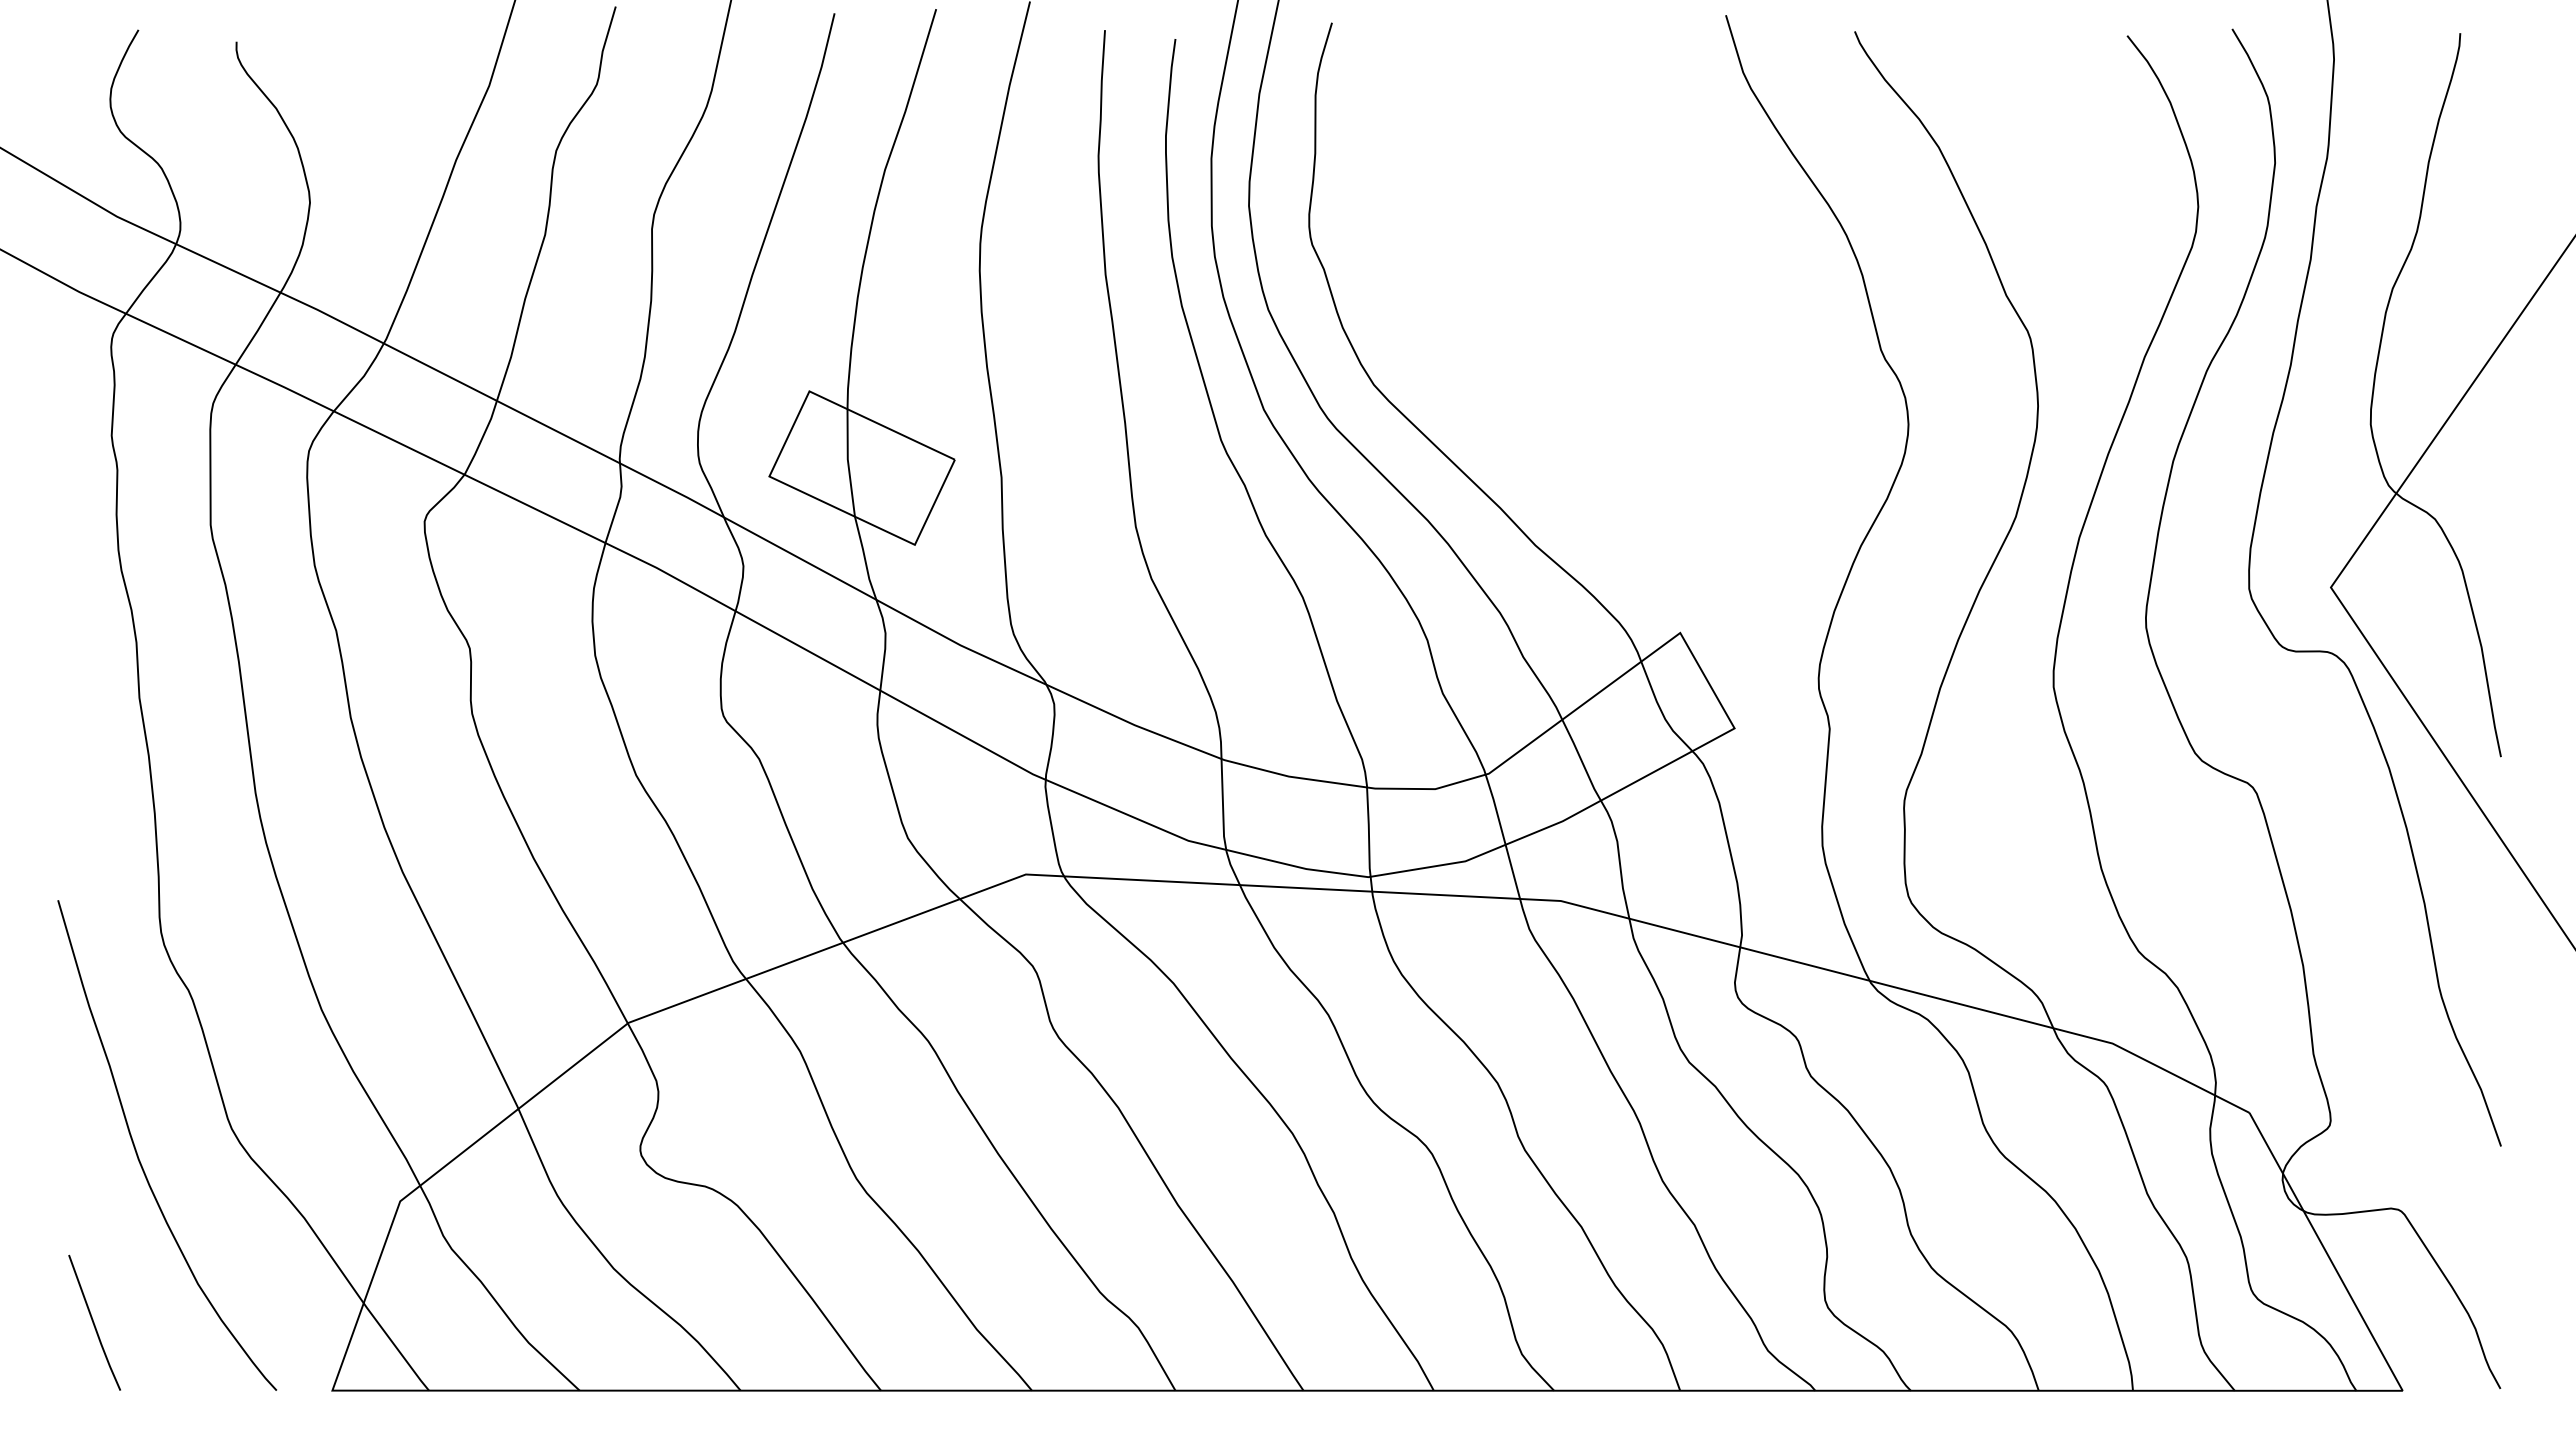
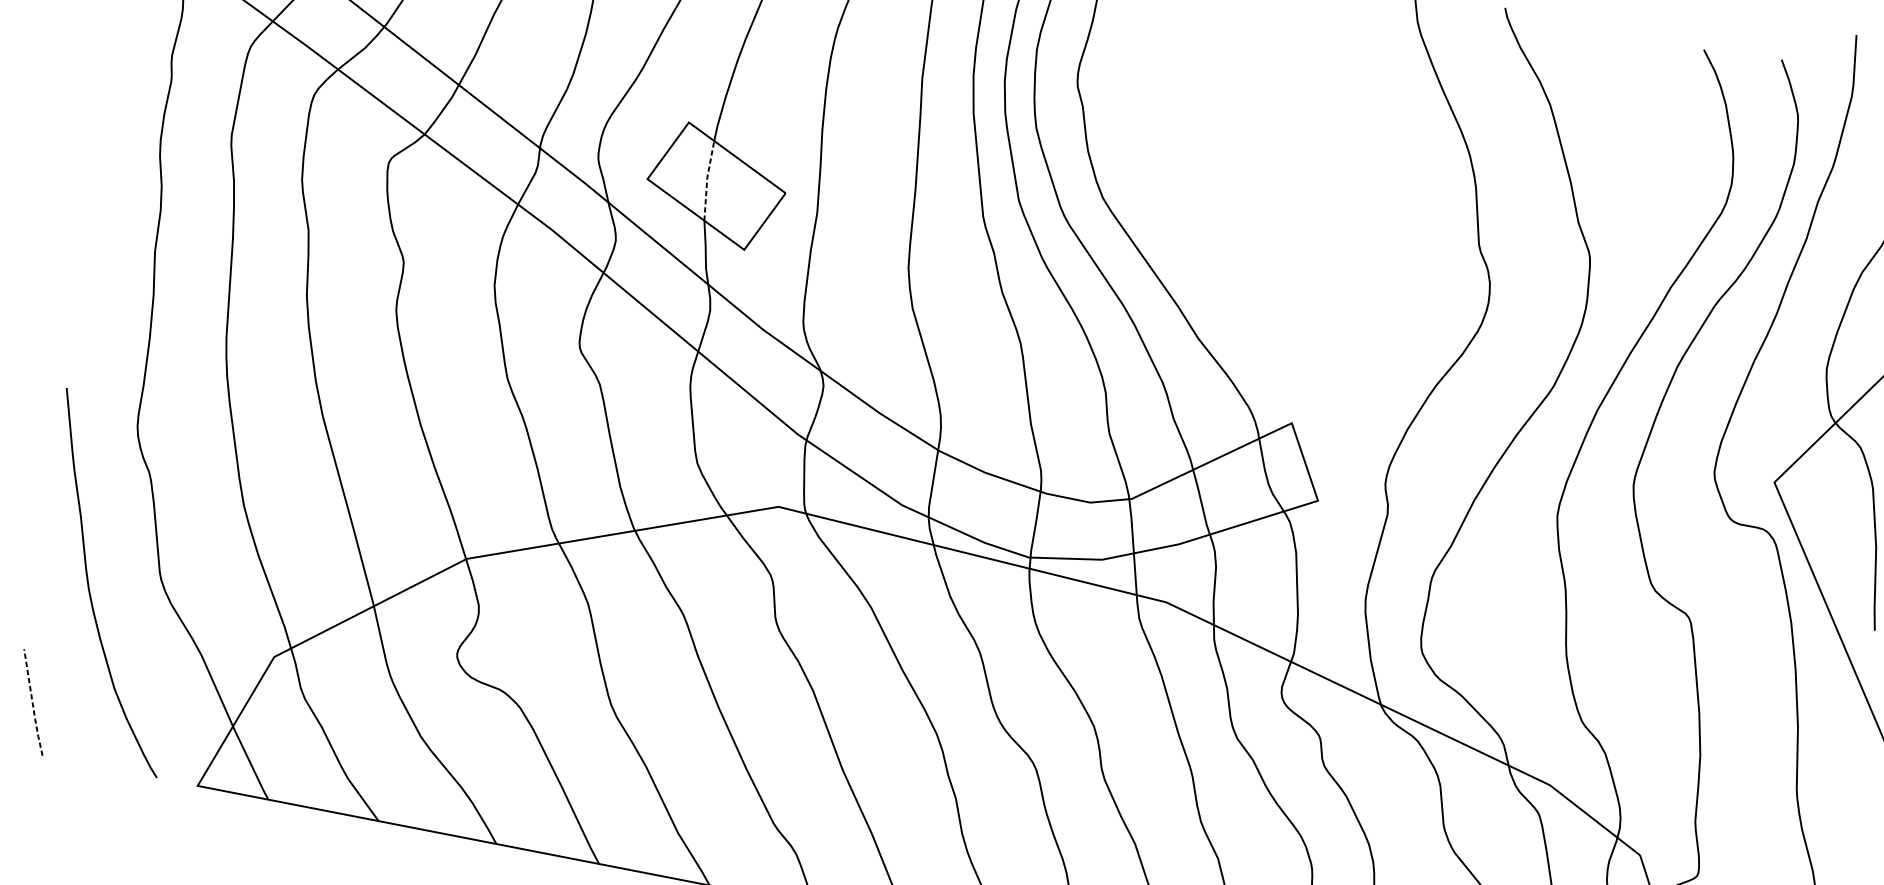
line: (848, 462) -> (707, 180), solid -> dashed
line: (93, 1323) -> (32, 702), solid -> dashed

